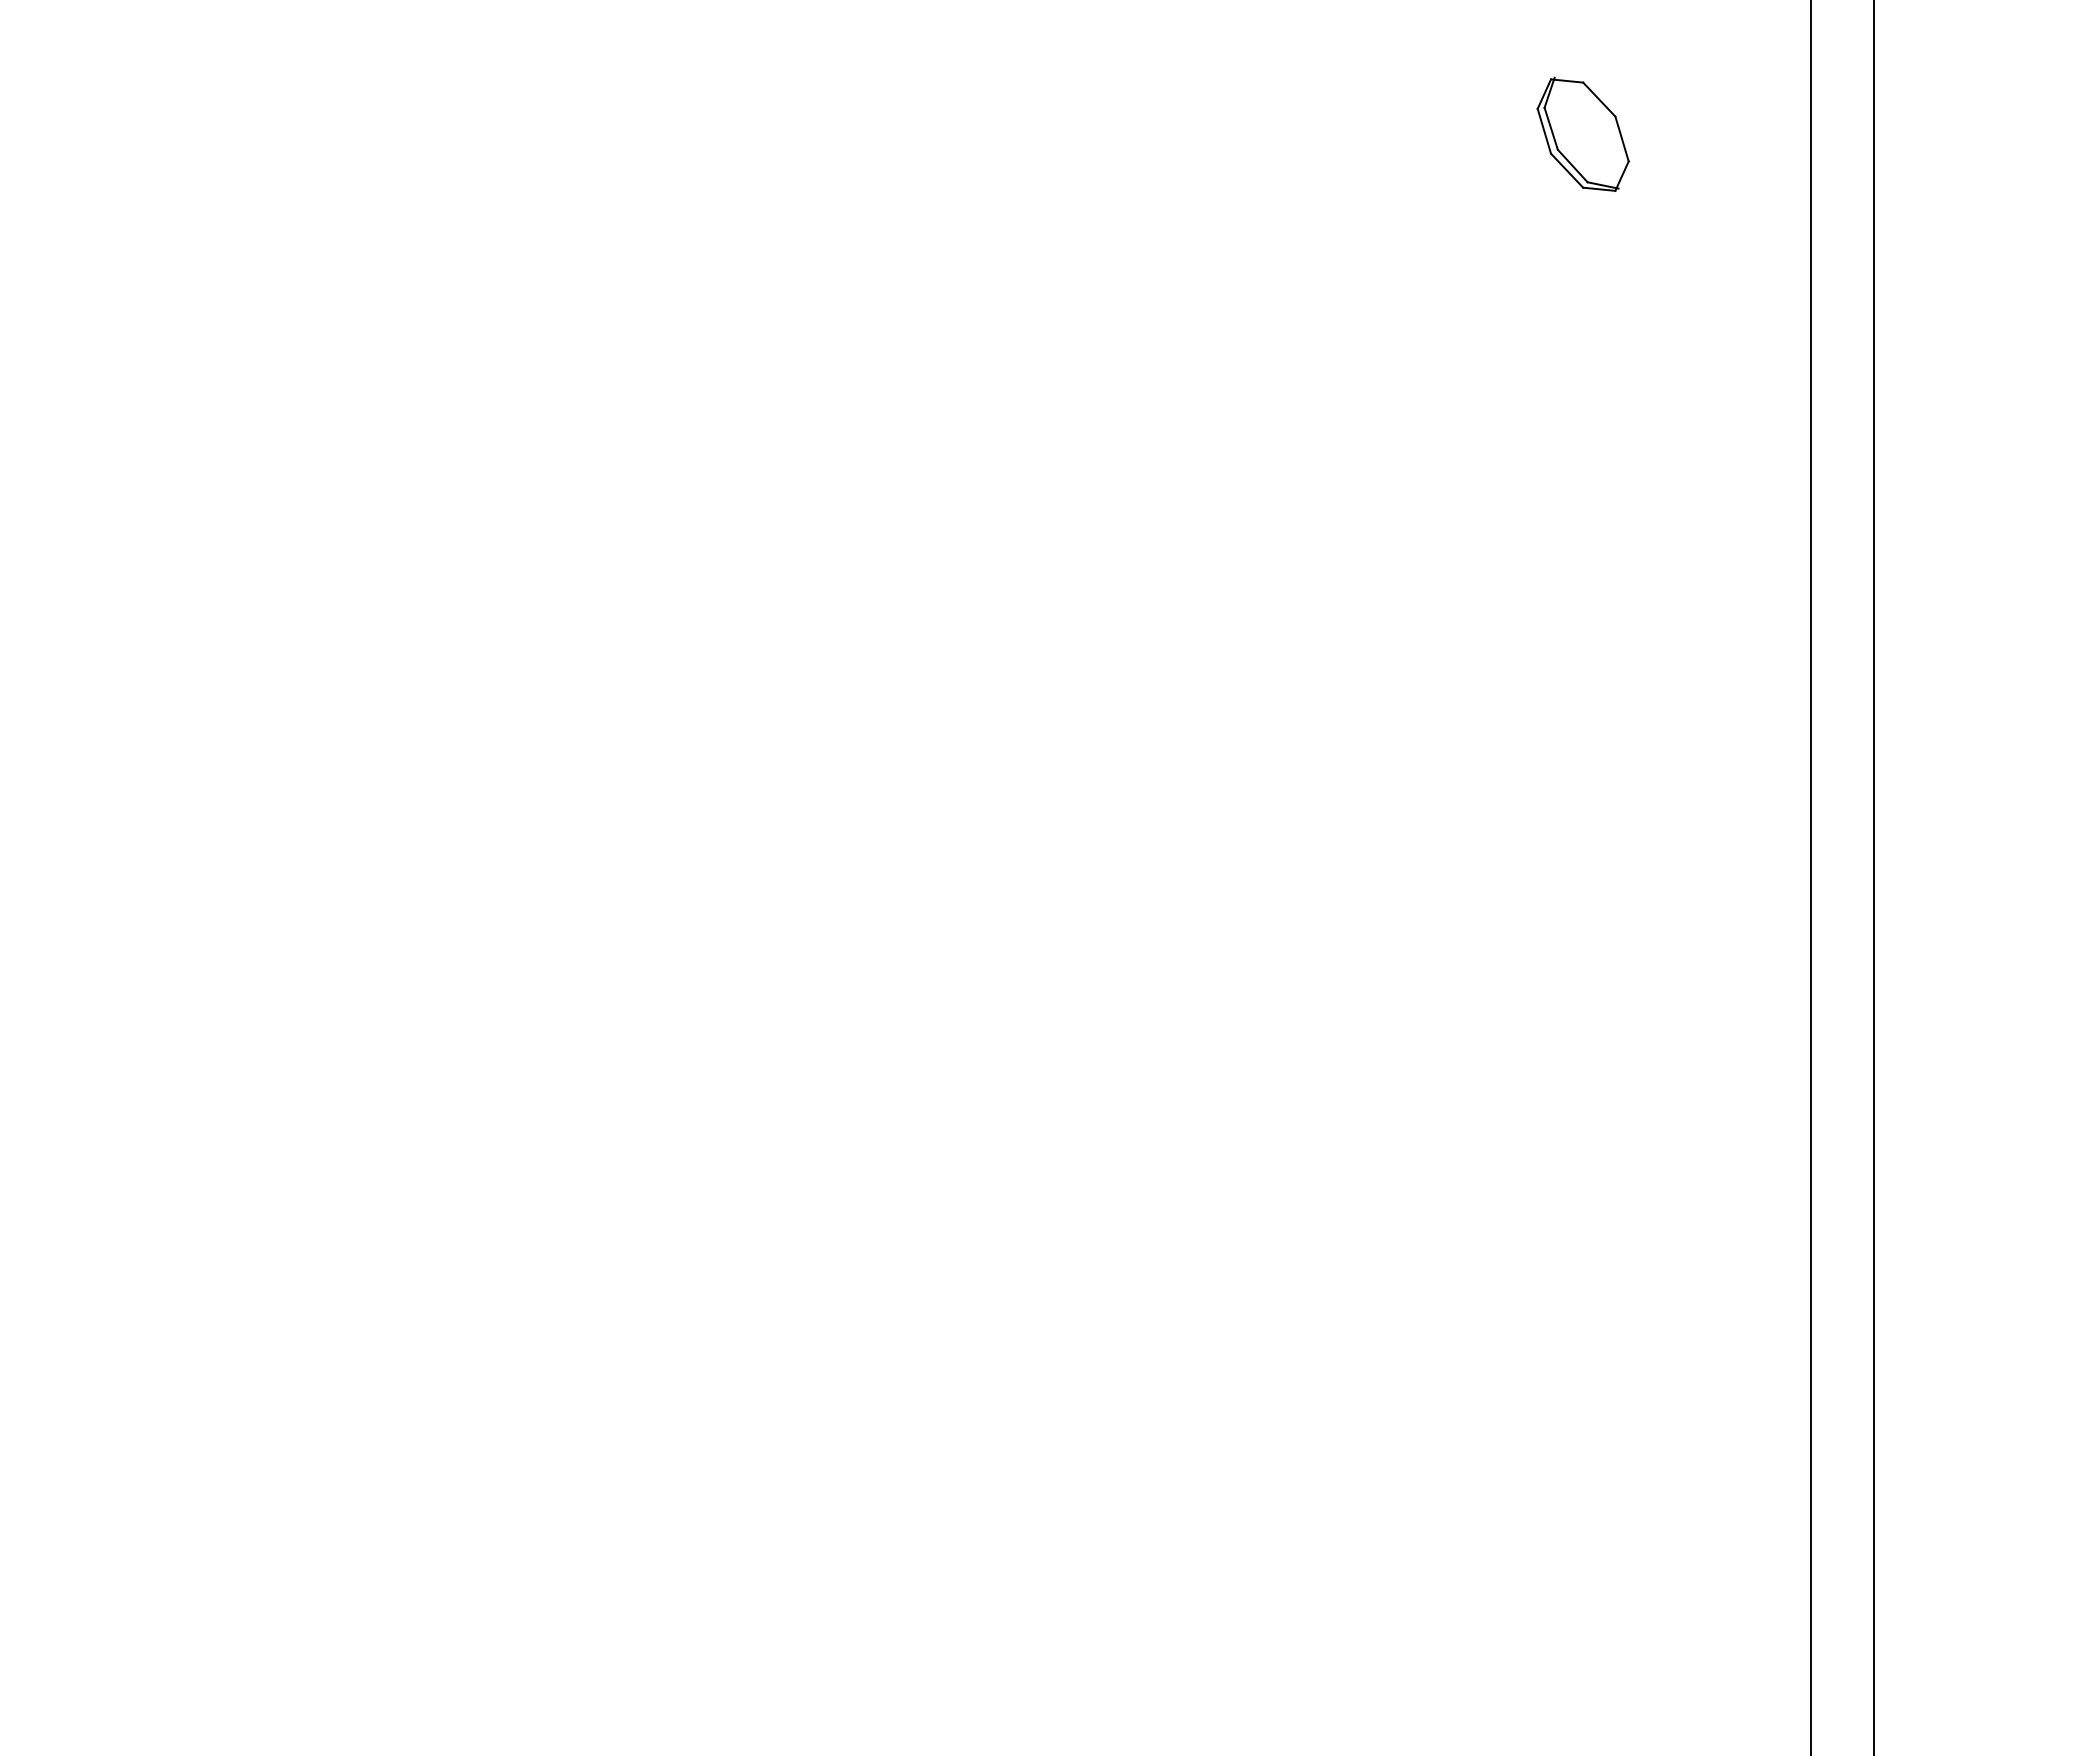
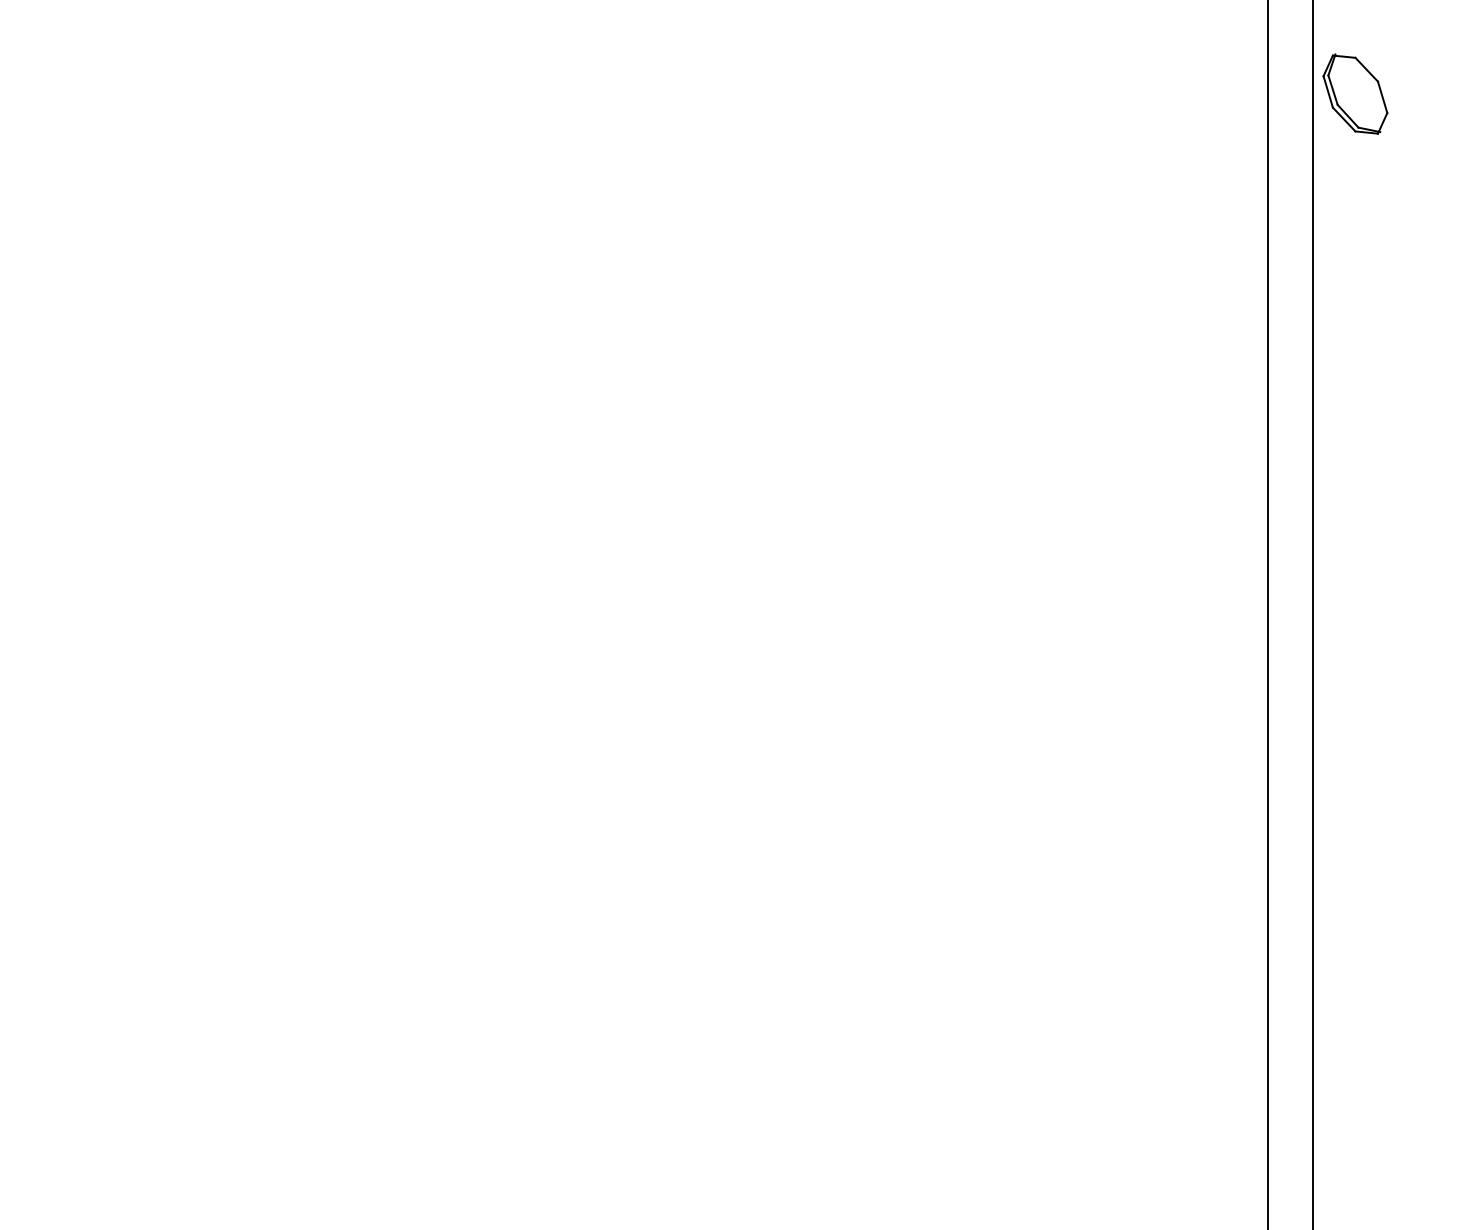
part: (1582, 133) -> (1354, 93), moved

